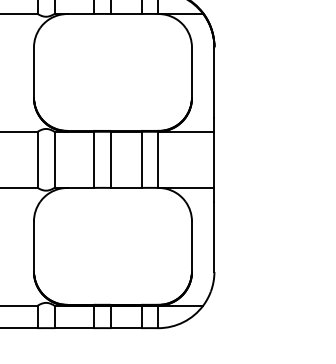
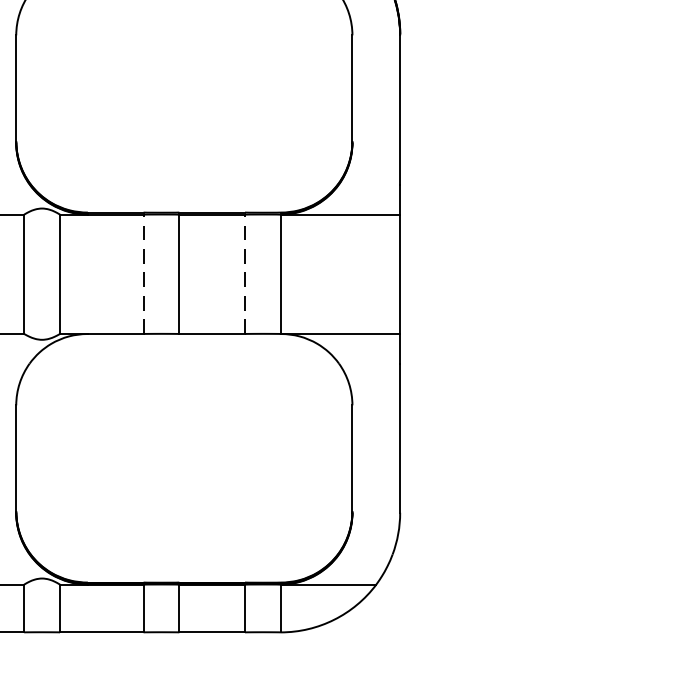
line: (93, 159) -> (142, 273), solid -> dashed
line: (141, 159) -> (245, 273), solid -> dashed

